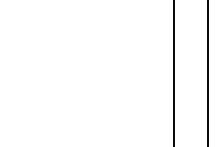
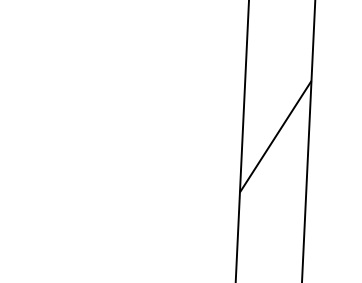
hatch: (190, 70) -> (275, 136), added

